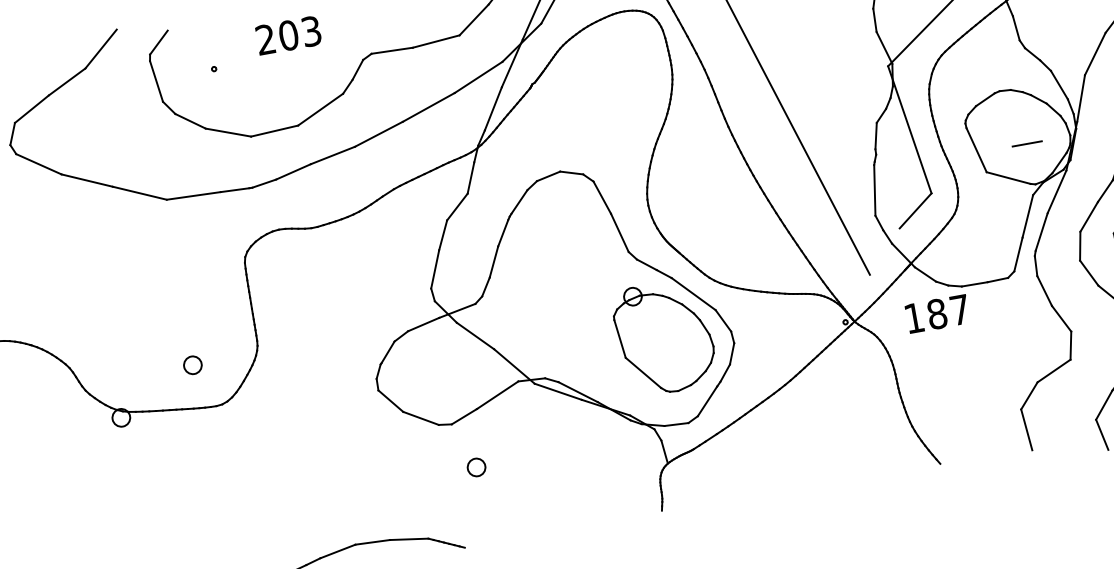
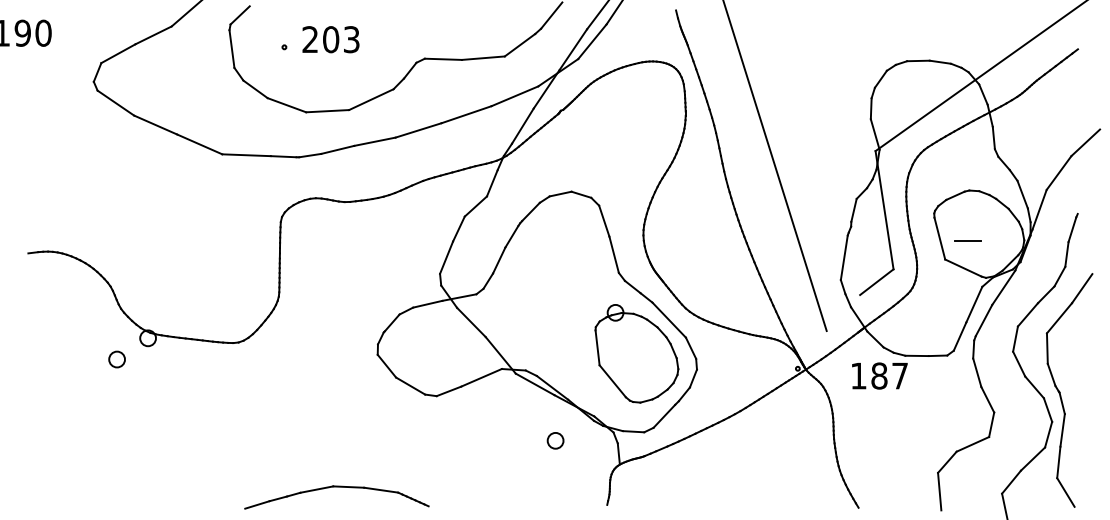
text: (288, 35) -> (330, 39), moved
line: (1026, 143) -> (967, 240), moved
circle: (192, 365) -> (116, 359), moved
circle: (476, 467) -> (555, 440), moved

